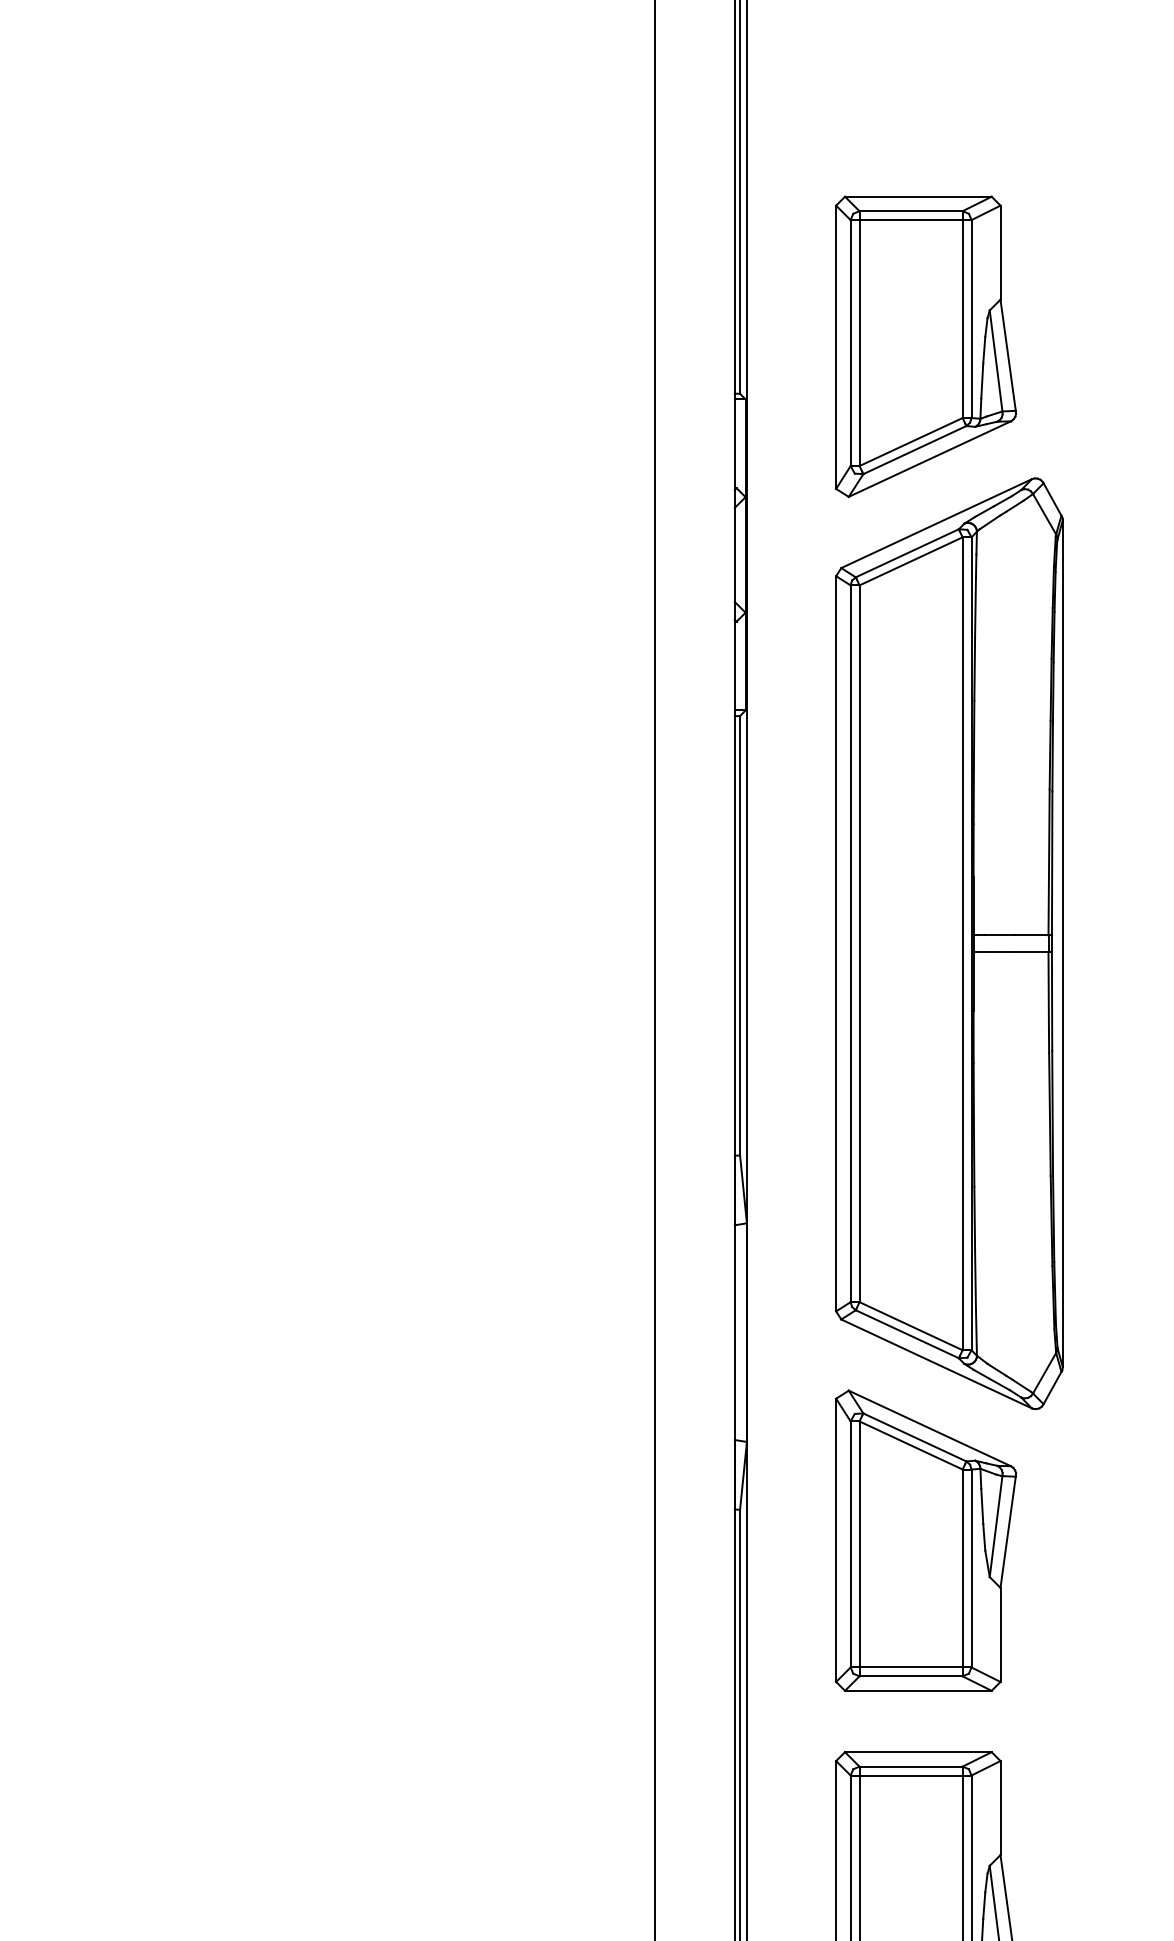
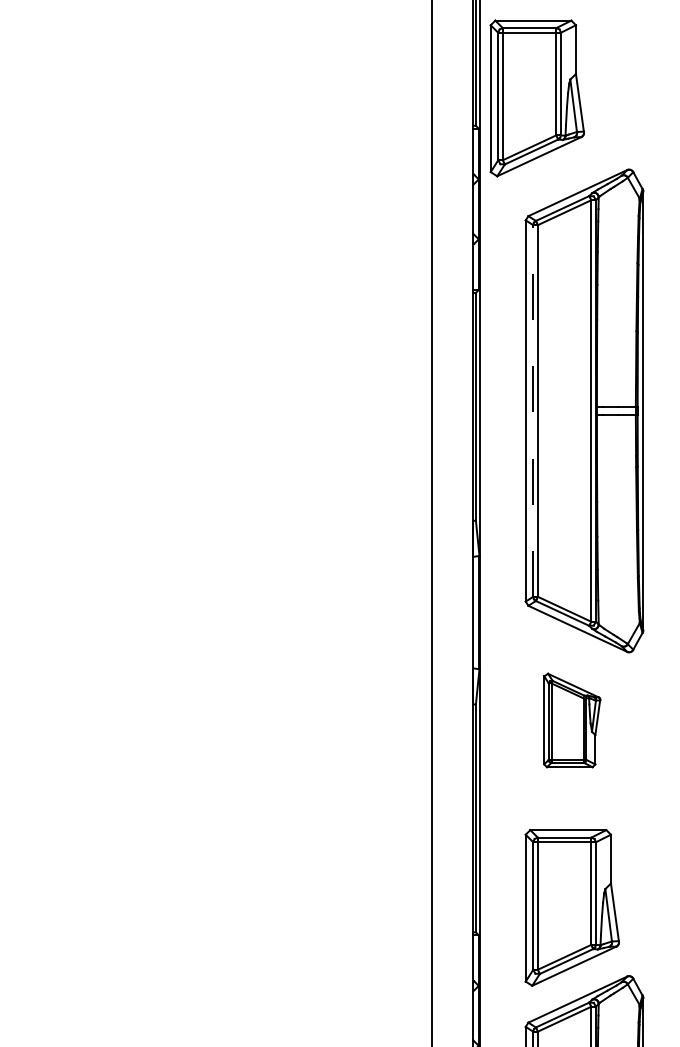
part: (924, 346) -> (536, 98), moved
line: (851, 942) -> (533, 410), solid -> dashed
part: (924, 1540) -> (571, 720), size x0.6

